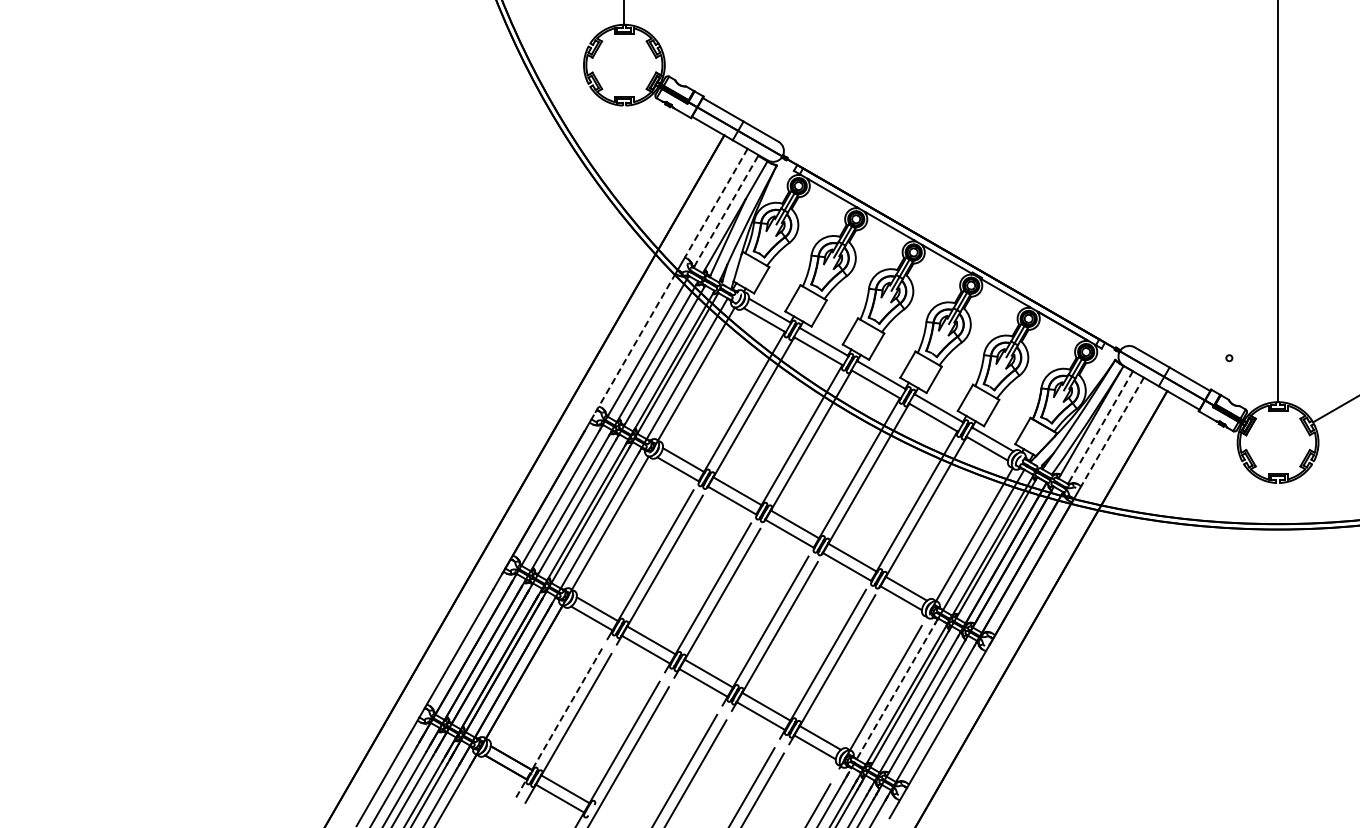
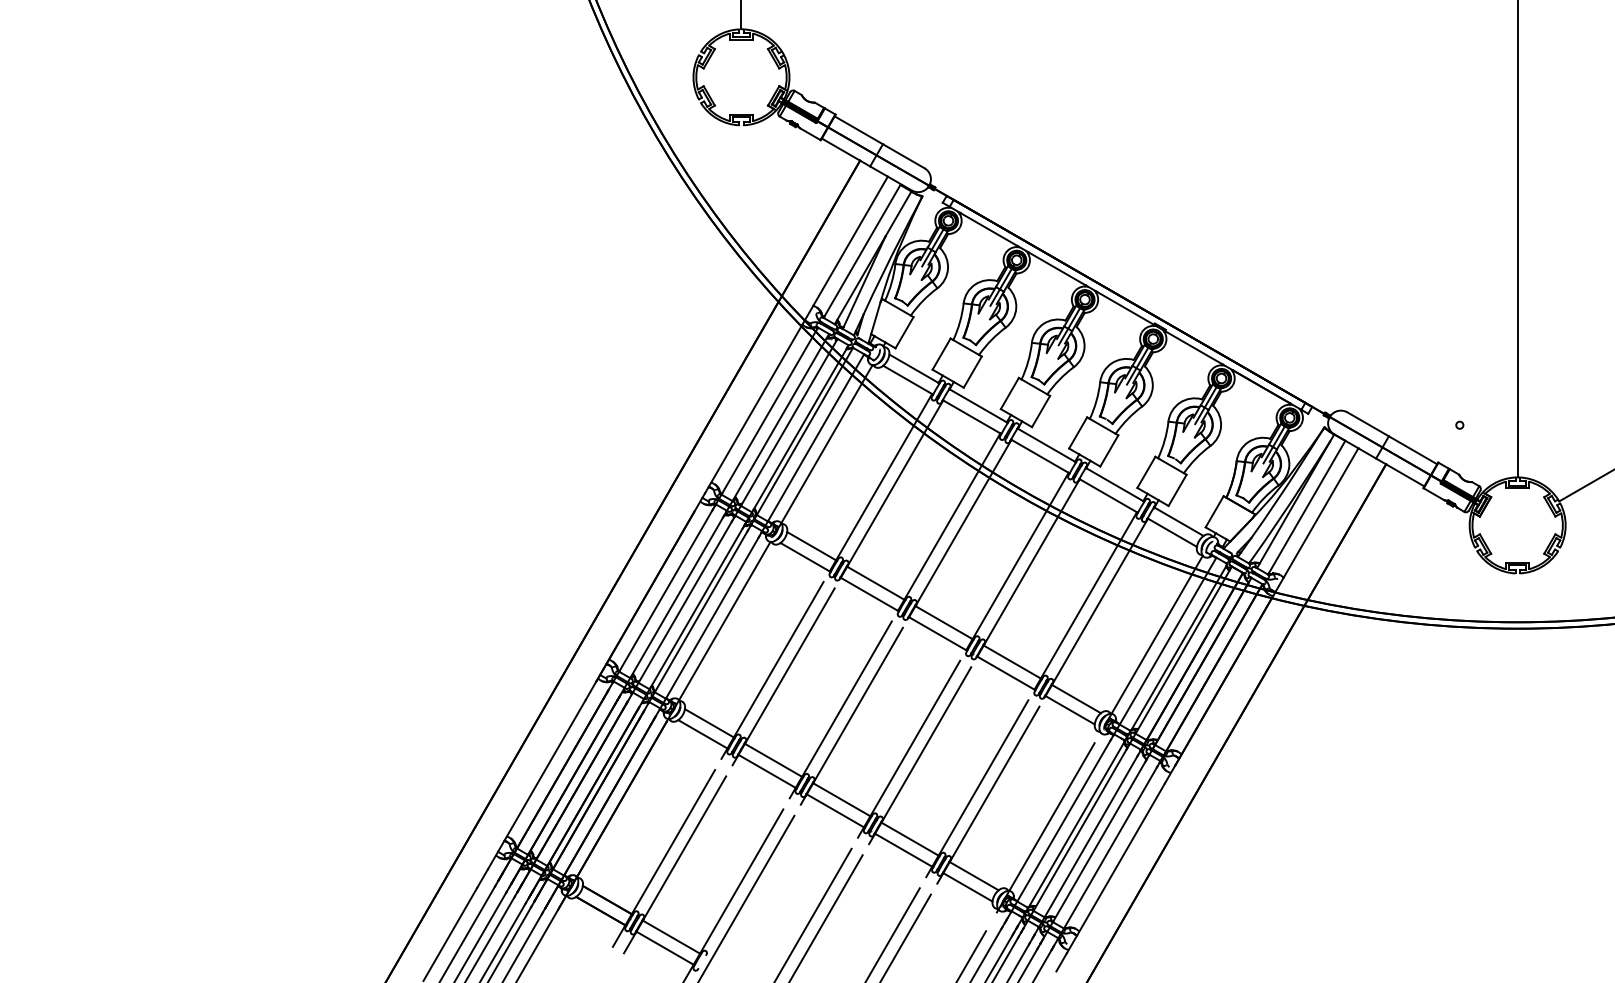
line: (716, 203) -> (850, 241), dashed -> solid
line: (726, 211) -> (862, 251), dashed -> solid
line: (634, 344) -> (753, 408), dashed -> solid
line: (1100, 427) -> (1306, 507), dashed -> solid
line: (1112, 432) -> (1321, 513), dashed -> solid
line: (892, 698) -> (1059, 829), dashed -> solid
line: (559, 722) -> (664, 857), dashed -> solid

